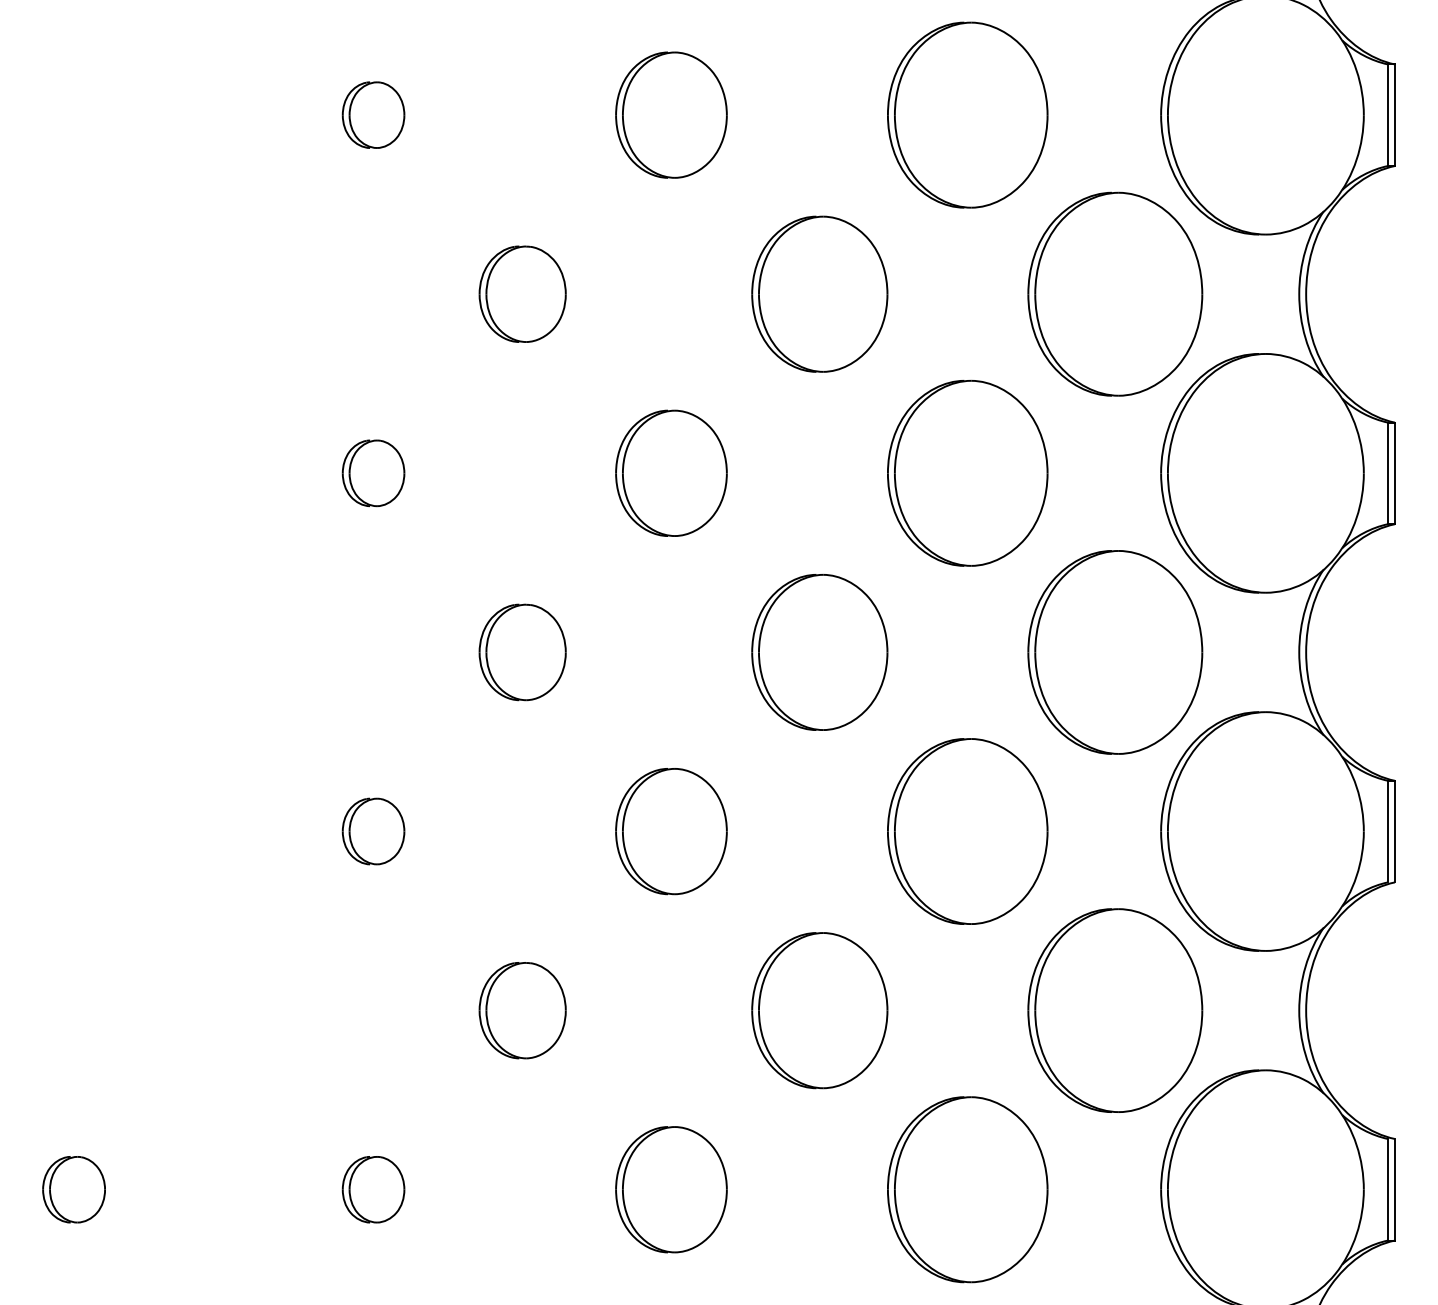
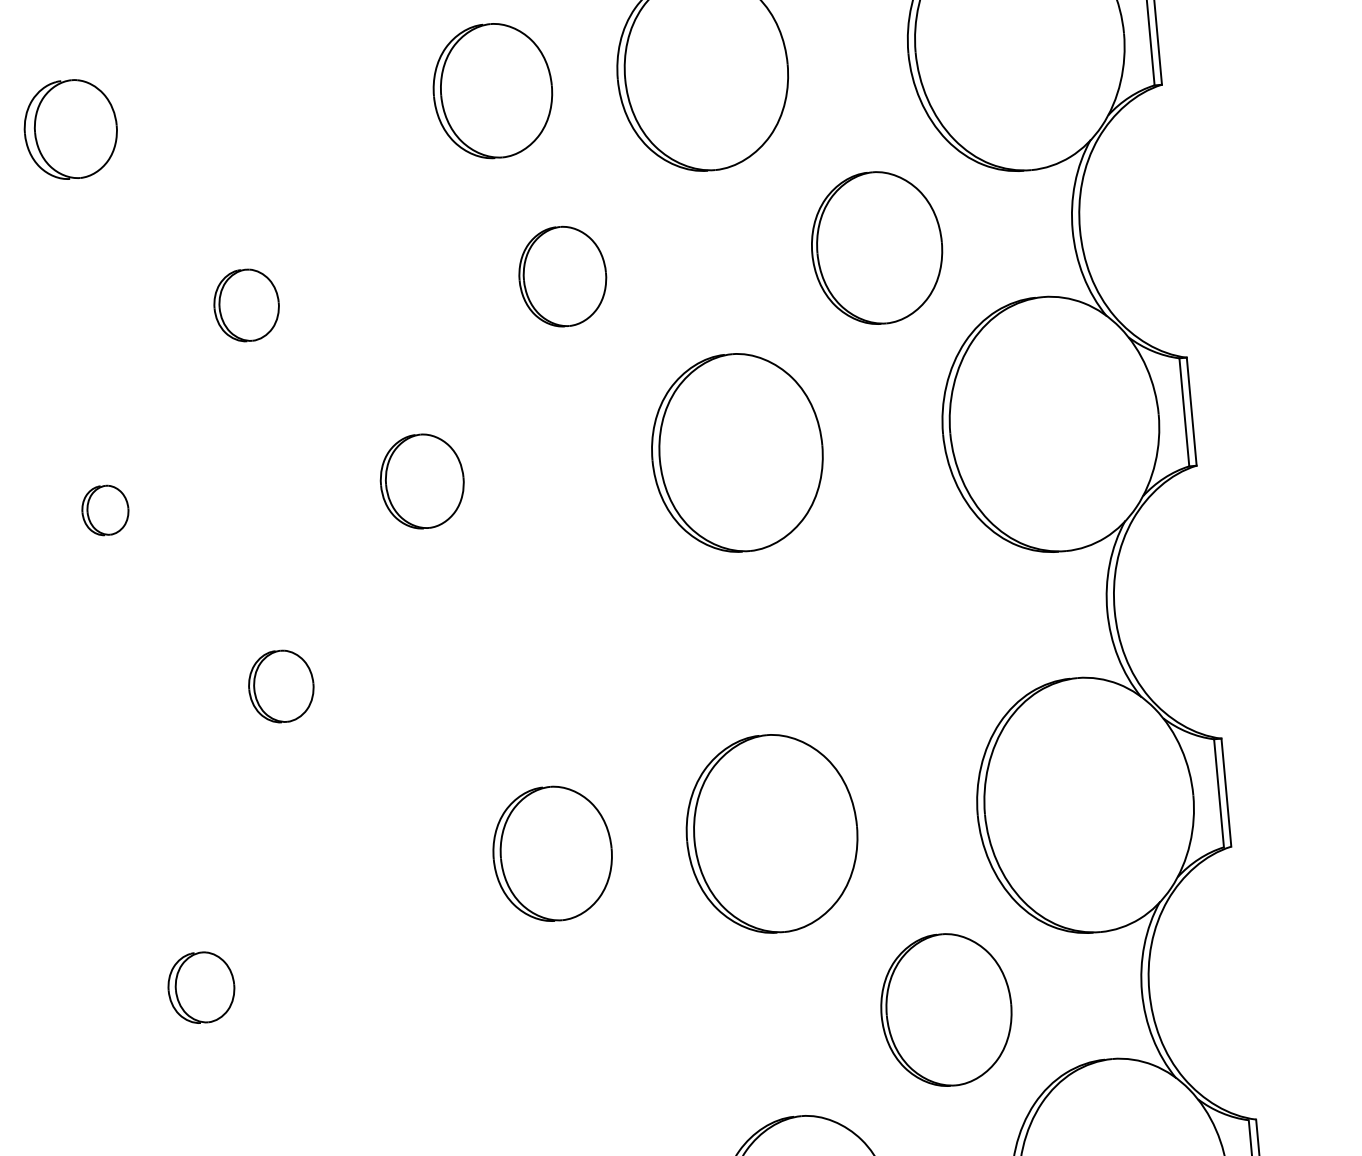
part: (373, 114) -> (70, 128), size x1.4
part: (671, 114) -> (492, 90), moved
part: (522, 293) -> (246, 304), size x0.7
part: (819, 293) -> (562, 276), size x0.6
part: (1115, 293) -> (877, 247), size x0.7
part: (671, 472) -> (422, 480), size x0.7
part: (373, 473) -> (105, 510), size x0.7
part: (522, 652) -> (281, 686), size x0.7
part: (819, 652) -> (597, 657), removed
part: (1115, 652) -> (911, 629), removed
part: (373, 831) -> (201, 987), moved
part: (671, 831) -> (552, 853), moved
part: (522, 1010) -> (315, 1067), removed
part: (819, 1010) -> (631, 1038), removed
part: (1115, 1010) -> (946, 1009), size x0.7

